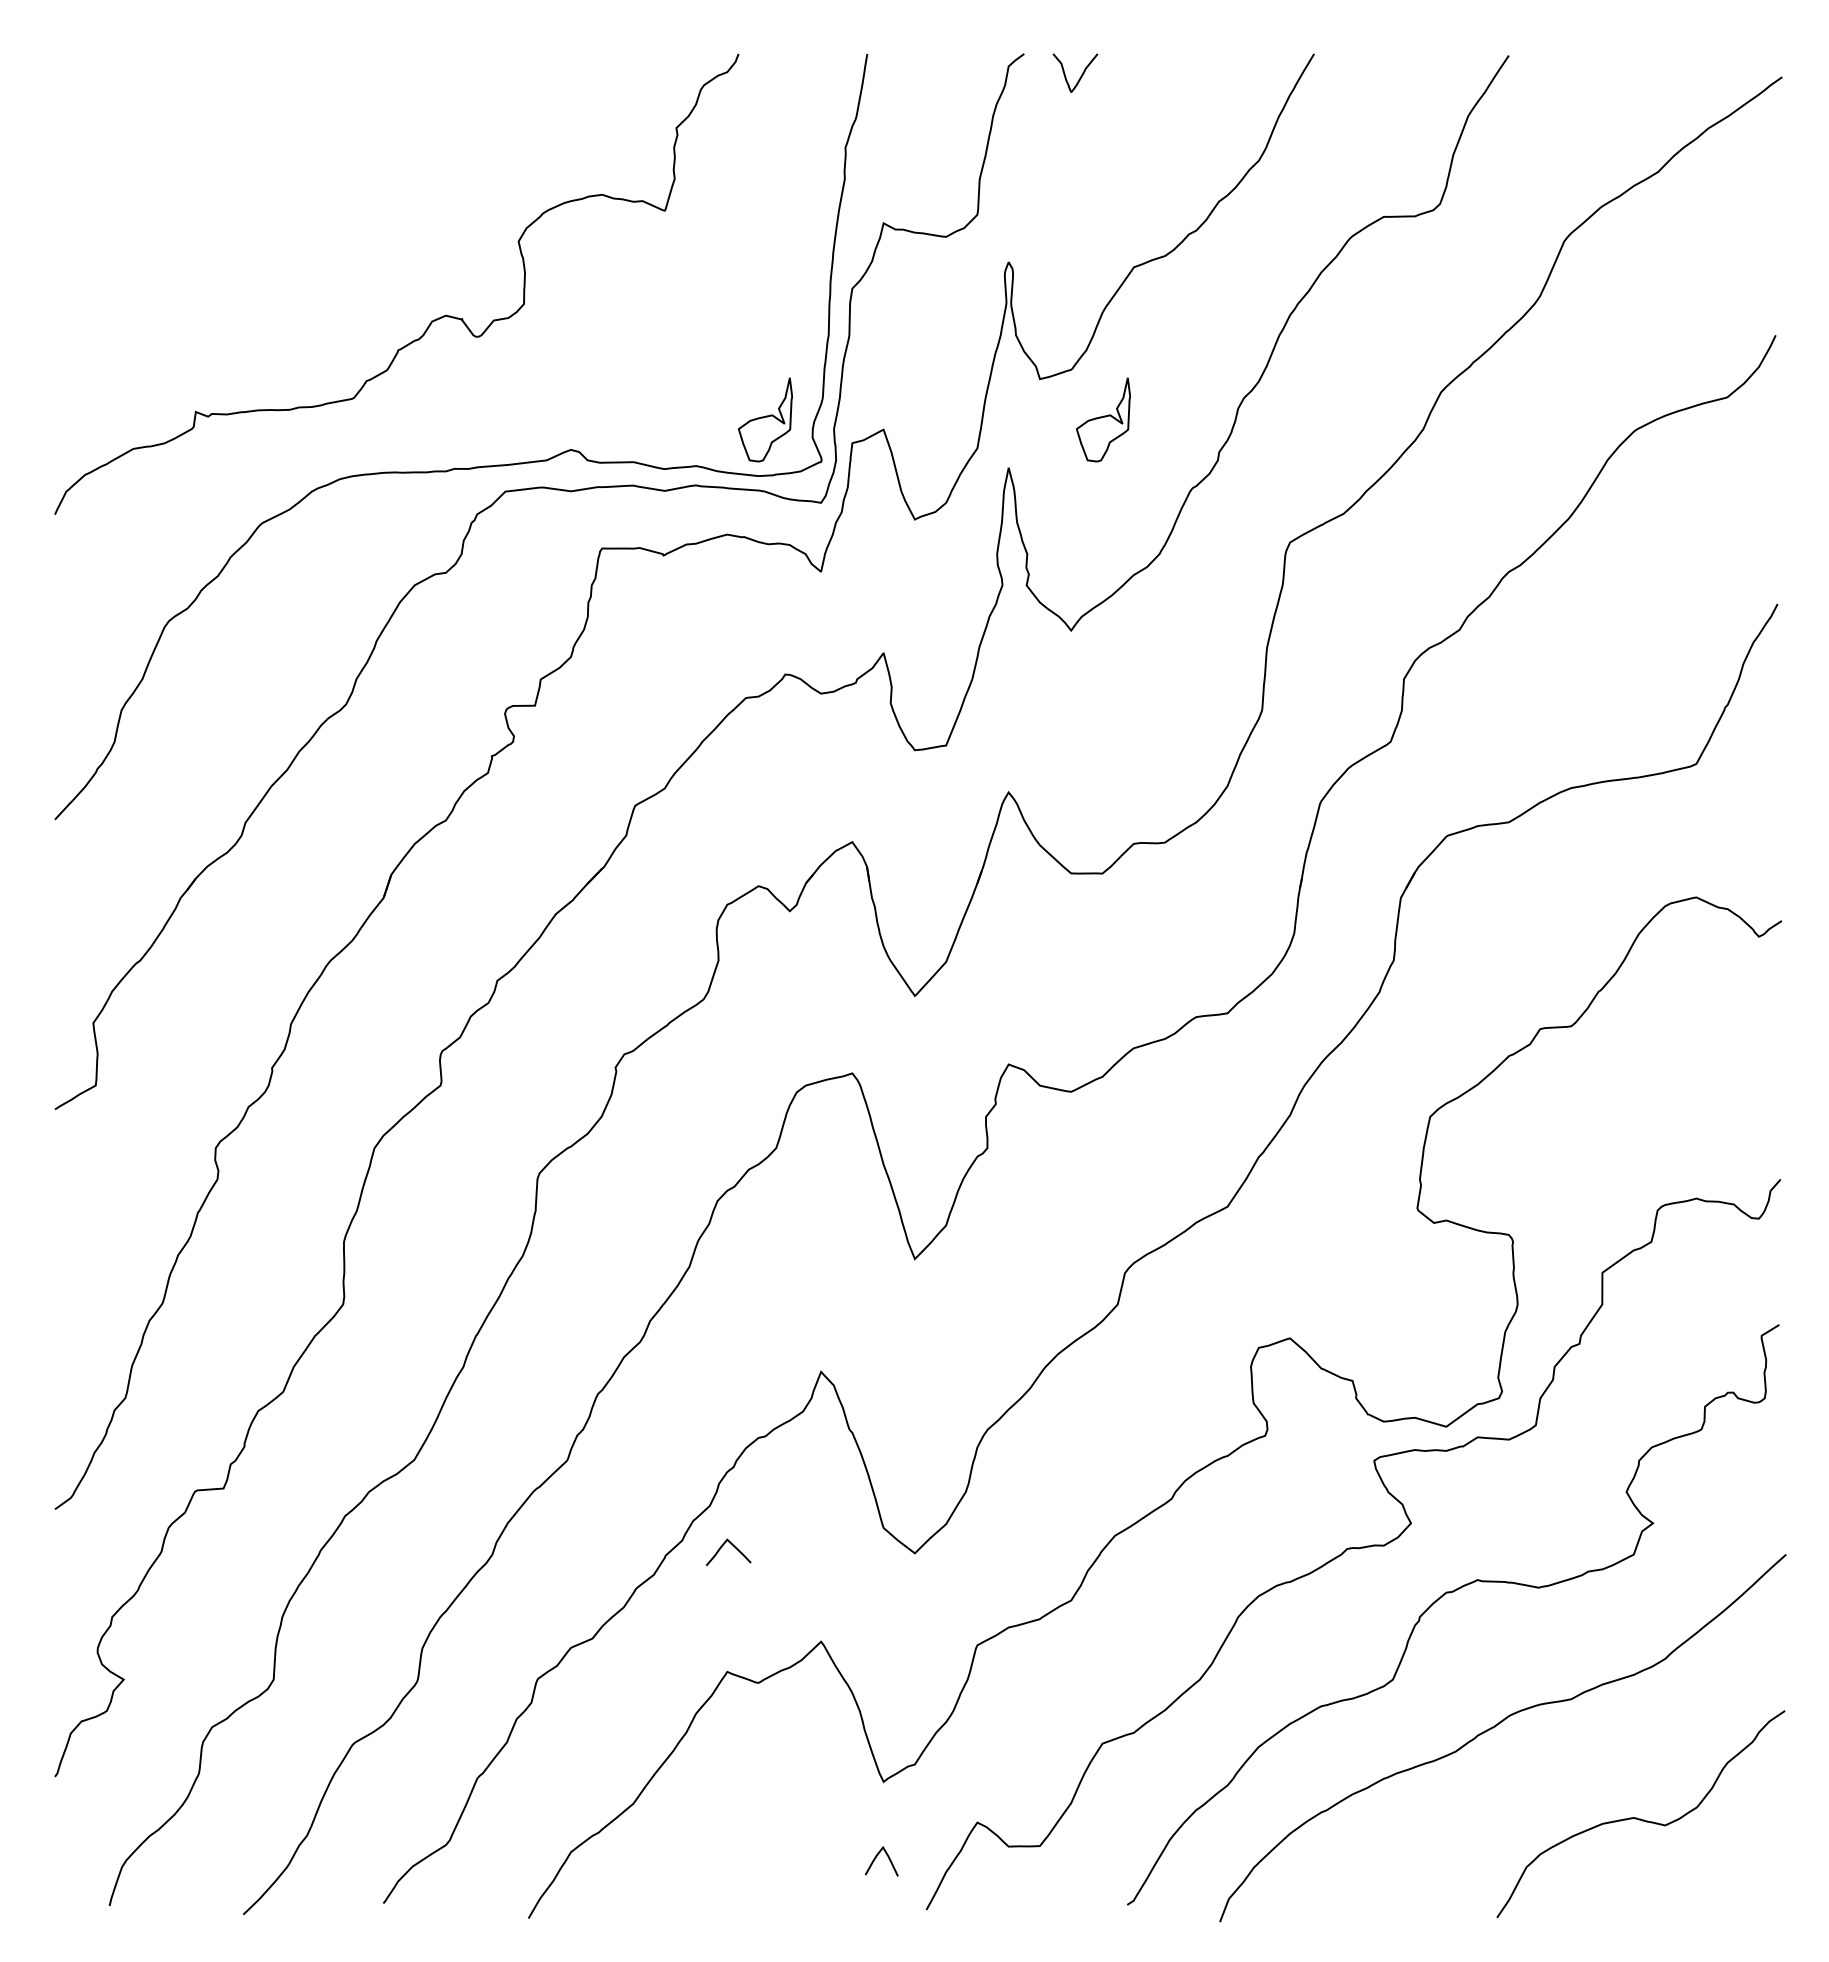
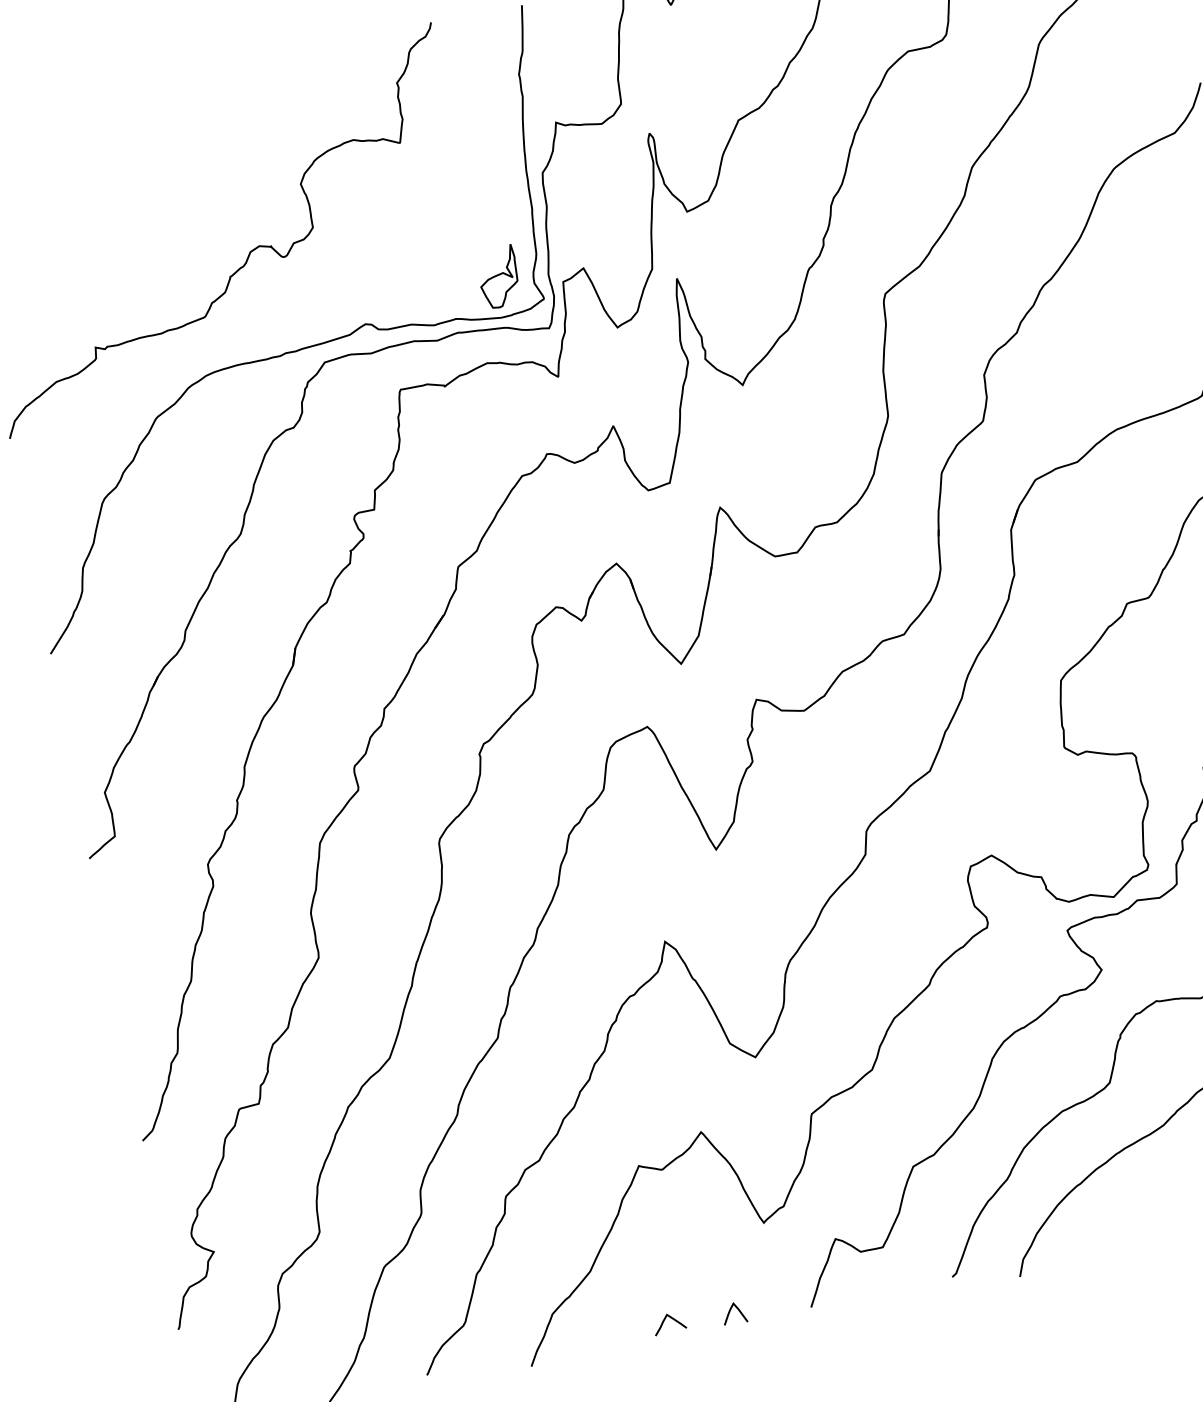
part: (1102, 419) -> (736, 231), removed
curve: (733, 1546) -> (672, 1318), moved
curve: (876, 1858) -> (730, 1312), moved

